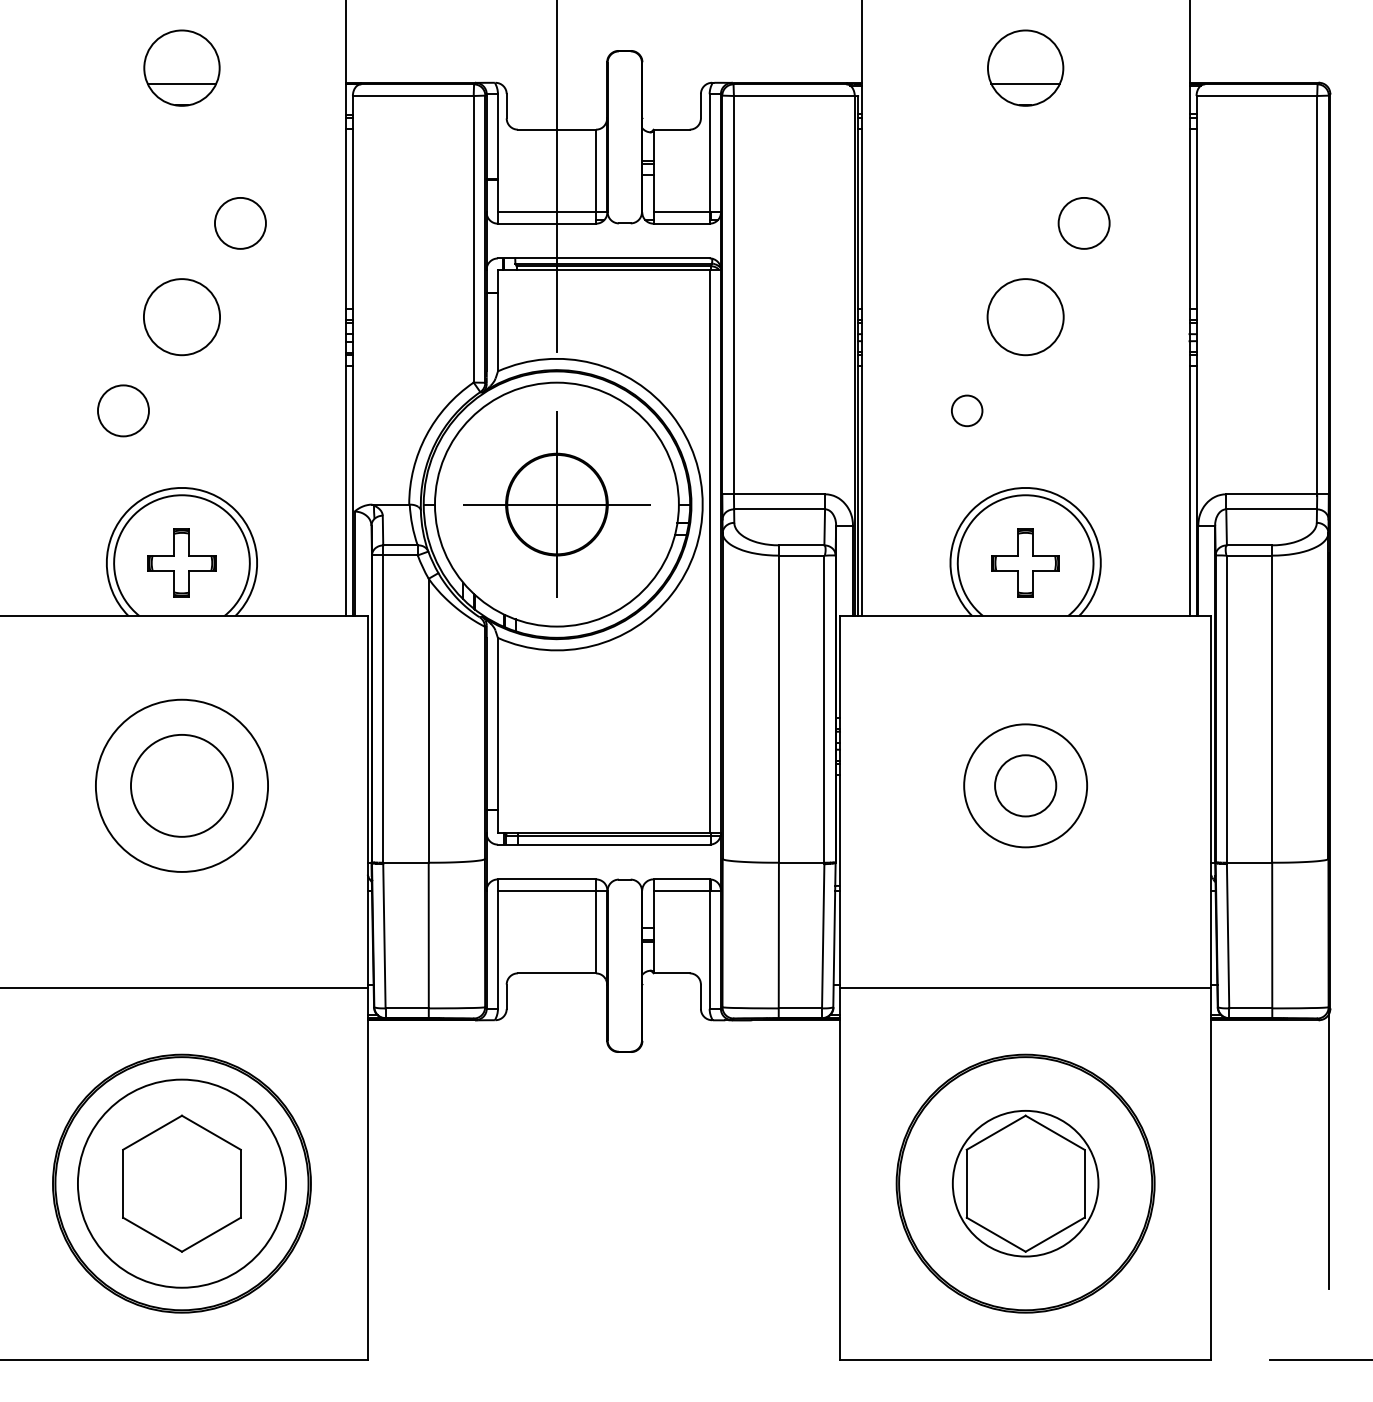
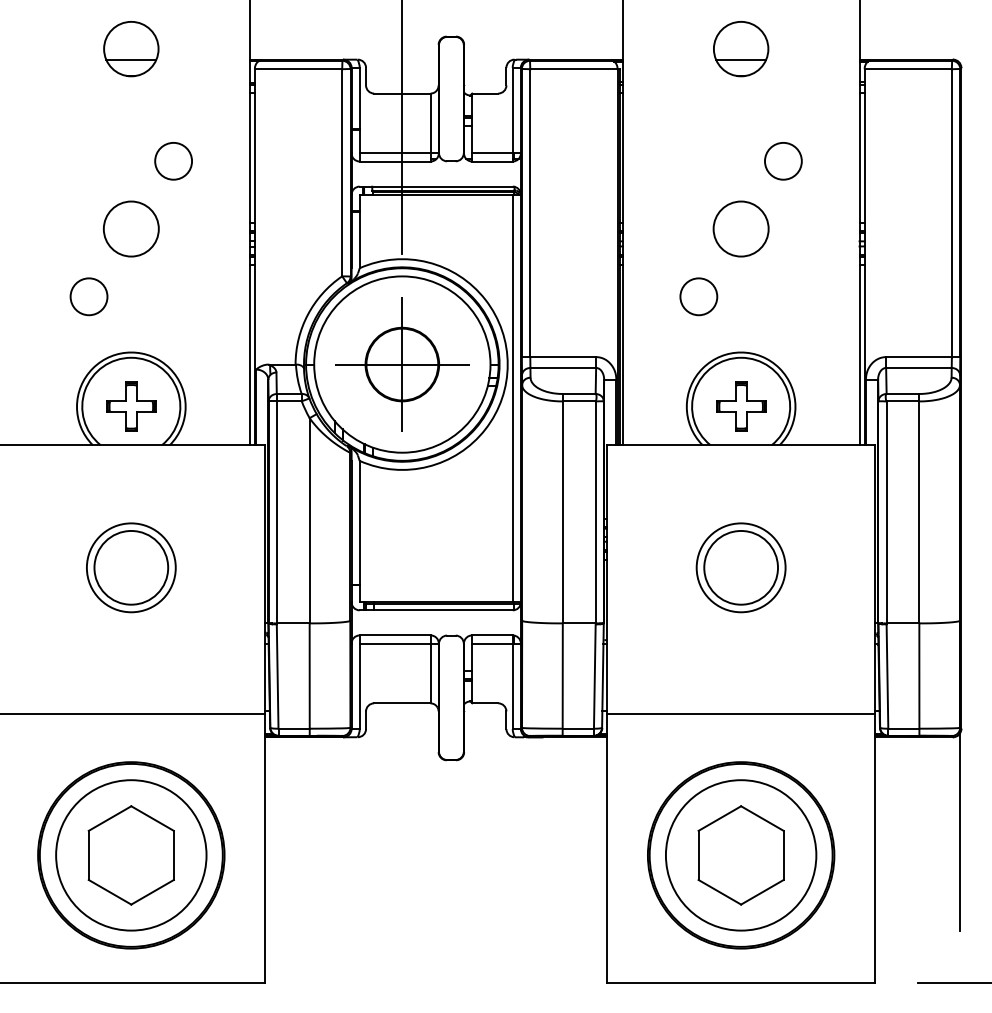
circle: (966, 410) -> (698, 296), size x1.67
circle: (181, 785) -> (130, 567), size x0.71
circle: (1025, 785) -> (741, 567), size x1.67
circle: (1025, 1183) -> (741, 855), size x1.43

